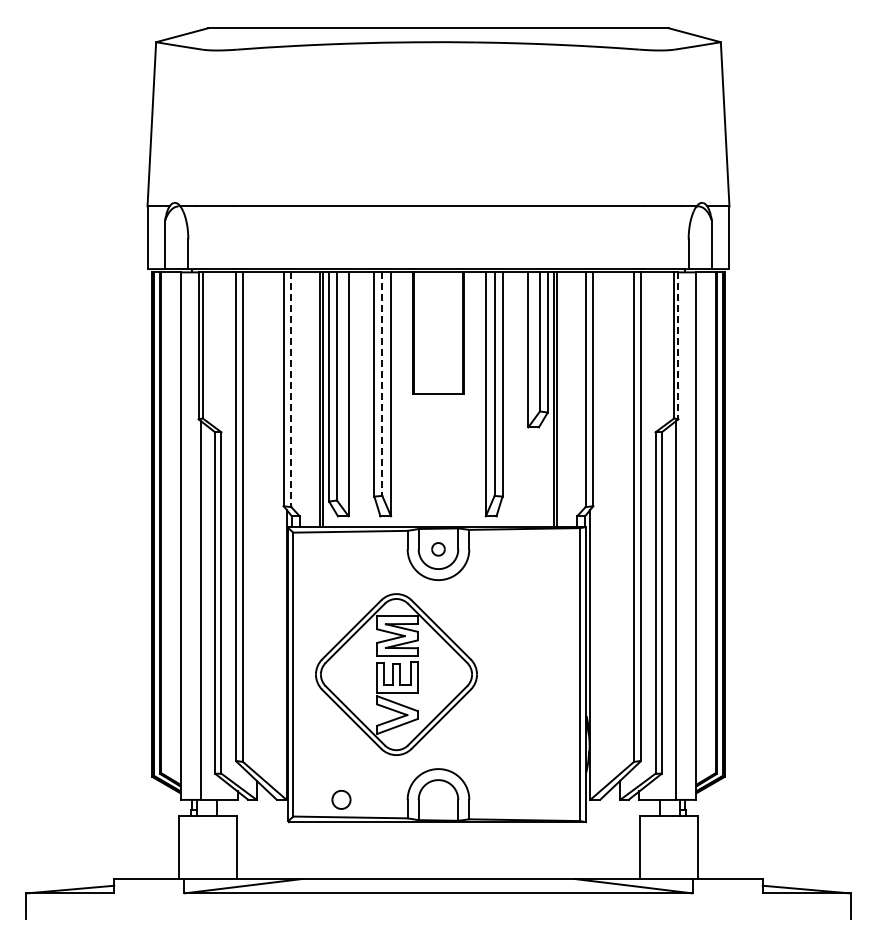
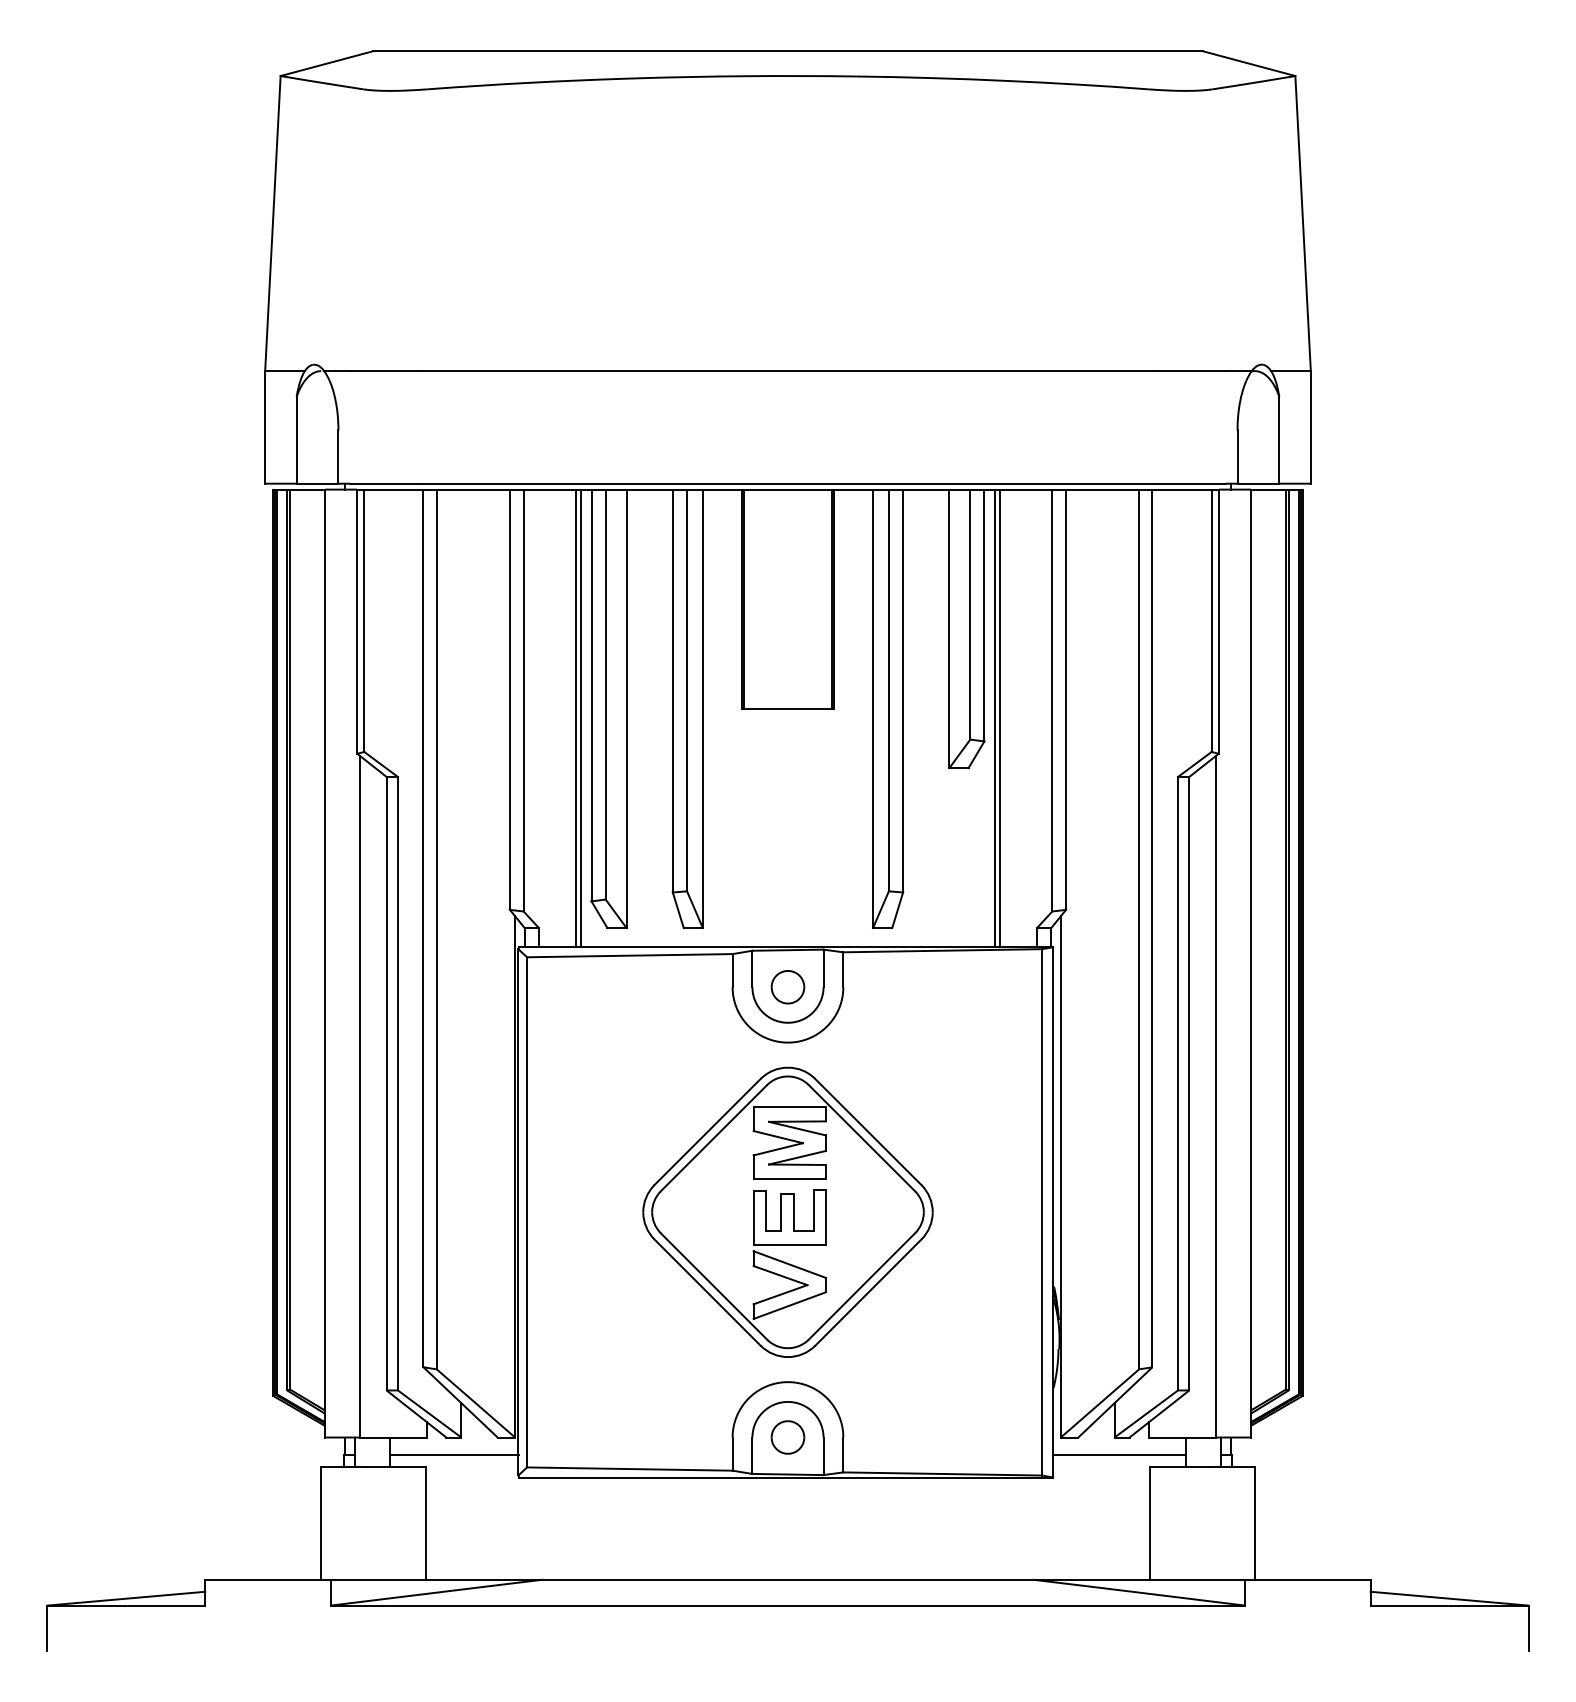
line: (678, 346) -> (1219, 622), dashed -> solid
line: (382, 384) -> (687, 691), dashed -> solid
line: (291, 390) -> (523, 701), dashed -> solid
part: (438, 549) -> (788, 987), size x1.43
part: (396, 674) -> (788, 1212), moved
part: (341, 799) -> (788, 1436), moved
line: (252, 809) -> (453, 1454), added
line: (622, 809) -> (1118, 1454), added

